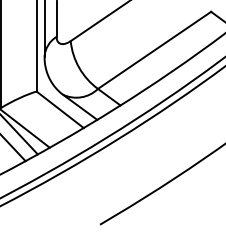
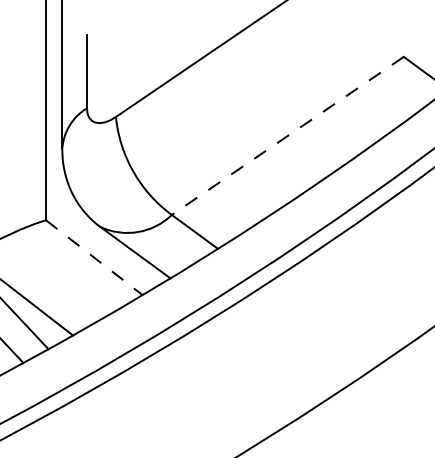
line: (154, 50) -> (287, 136), solid -> dashed
line: (60, 109) -> (94, 257), solid -> dashed

